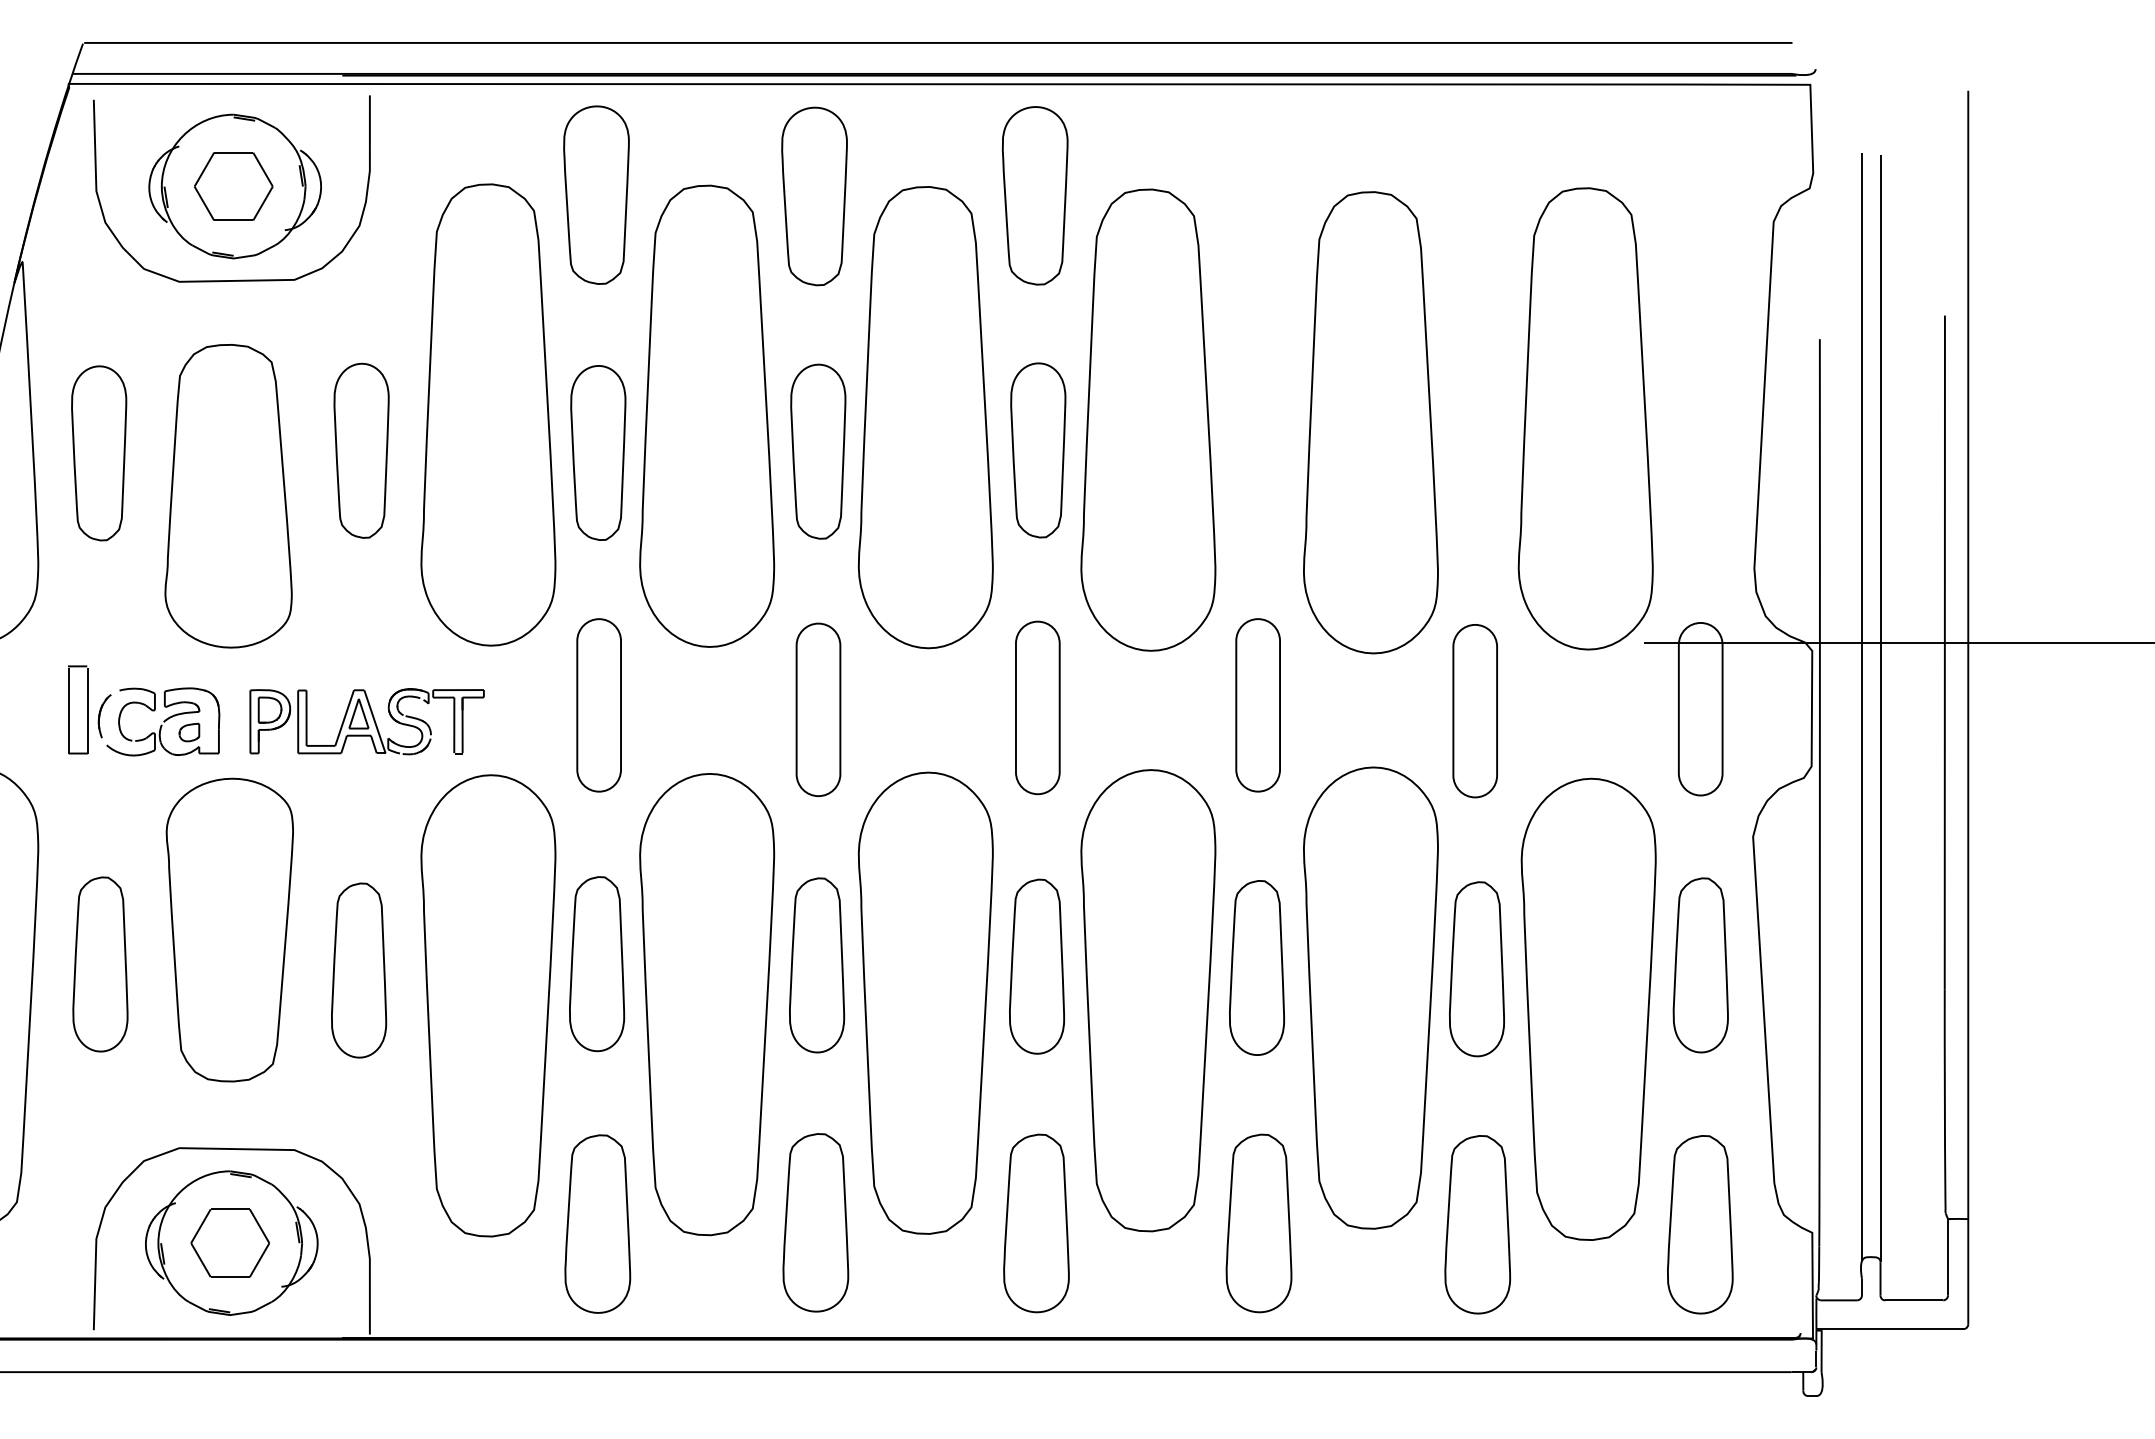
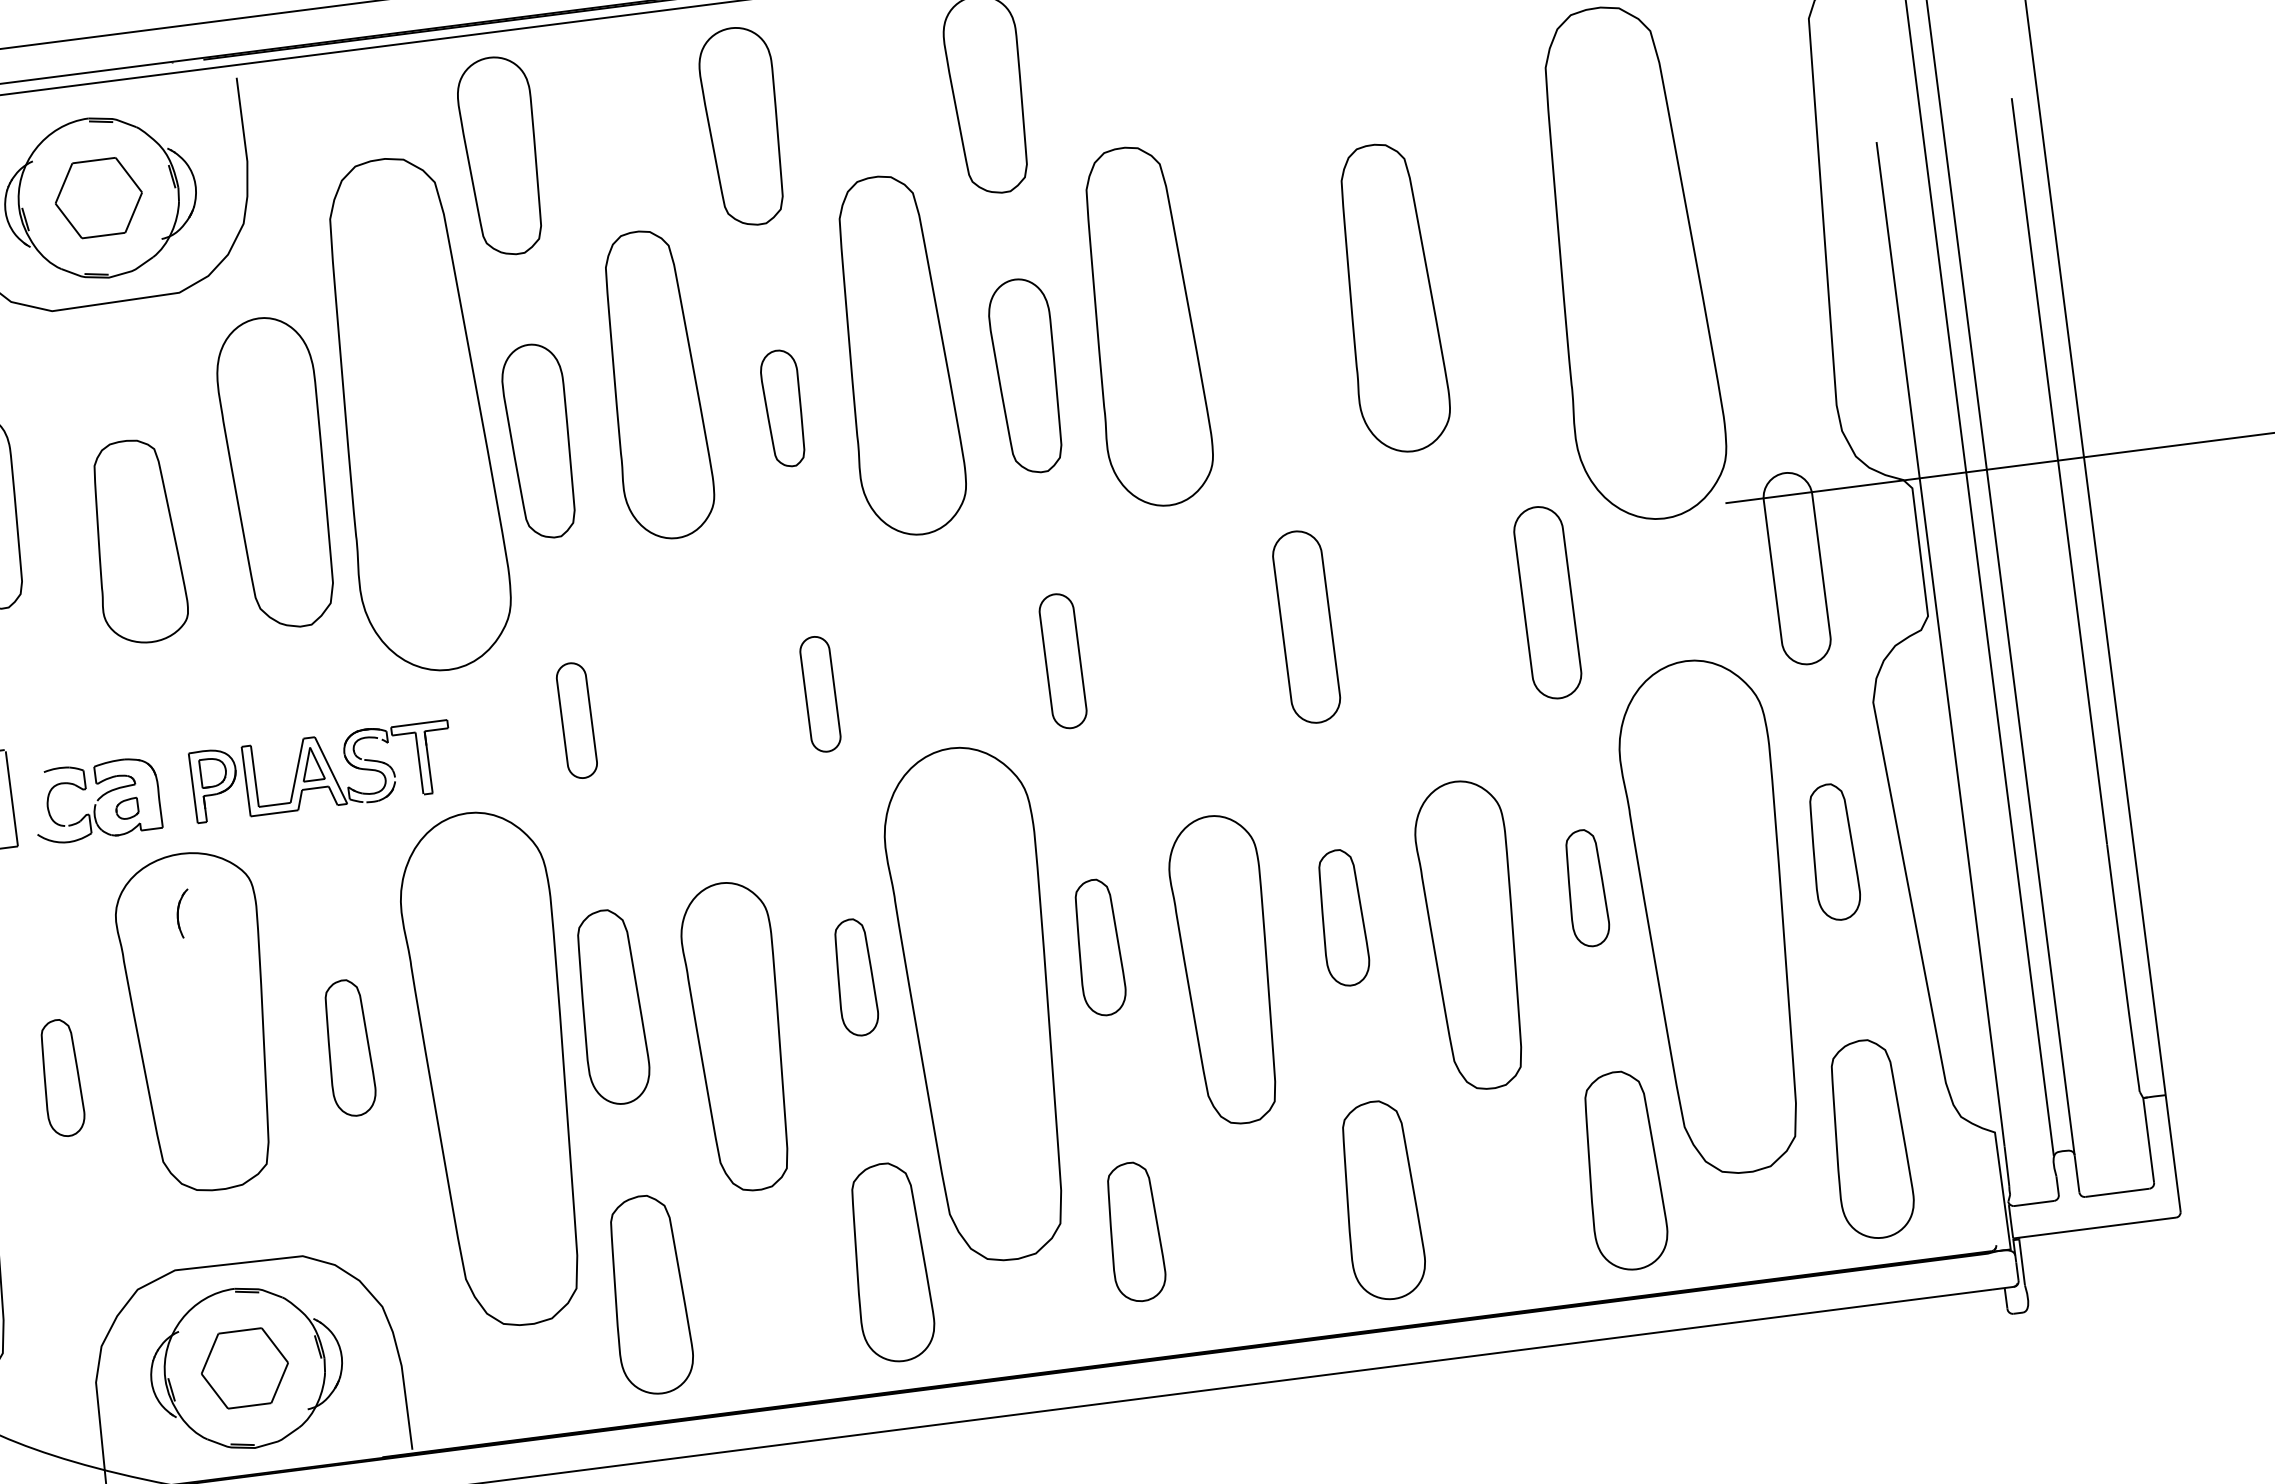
part: (707, 415) -> (655, 384), size x0.6
part: (925, 417) -> (897, 355), size x0.7
part: (1148, 419) -> (1144, 326), size x0.7
part: (1370, 422) -> (1390, 298), size x0.6
part: (361, 450) -> (277, 472), size x1.6
part: (818, 451) -> (783, 408), size x0.6
part: (228, 496) -> (137, 541), size x0.6
part: (598, 705) -> (576, 720), size x0.6
part: (1037, 707) -> (1062, 660), size x0.7
part: (818, 709) -> (820, 694), size x0.6
part: (104, 716) -> (183, 914), moved
part: (100, 964) -> (61, 1078), size x0.6
part: (817, 965) -> (855, 977), size x0.6
part: (1700, 965) -> (1833, 852), size x0.7
part: (1037, 966) -> (1099, 947), size x0.7
part: (1256, 967) -> (1341, 917), size x0.7
part: (1476, 969) -> (1585, 888), size x0.6
part: (359, 970) -> (349, 1048), size x0.7
part: (1370, 997) -> (1472, 934), size x0.6
part: (1148, 1000) -> (1227, 969), size x0.6
part: (707, 1004) -> (739, 1036), size x0.6
part: (1036, 1223) -> (1134, 1232), size x0.7

